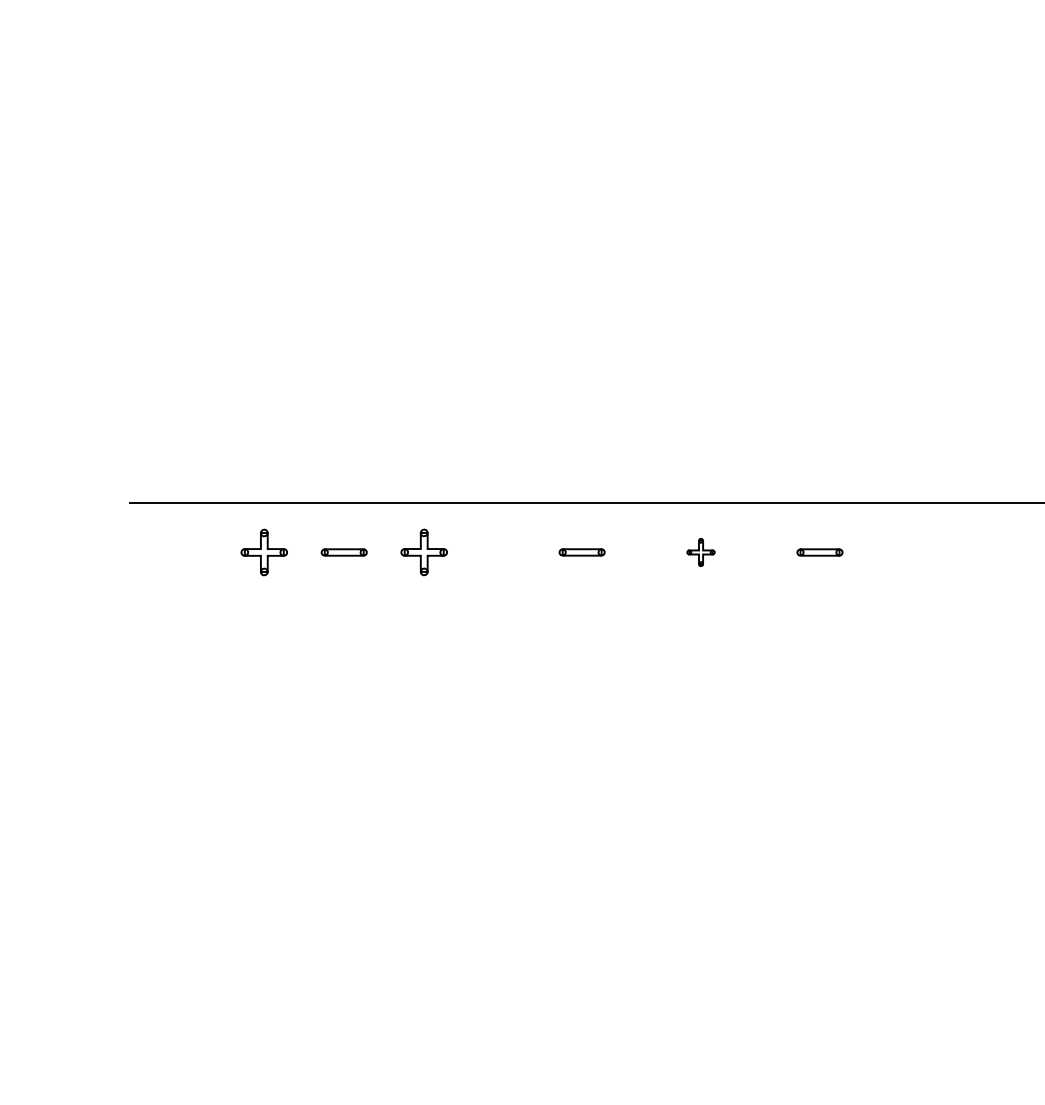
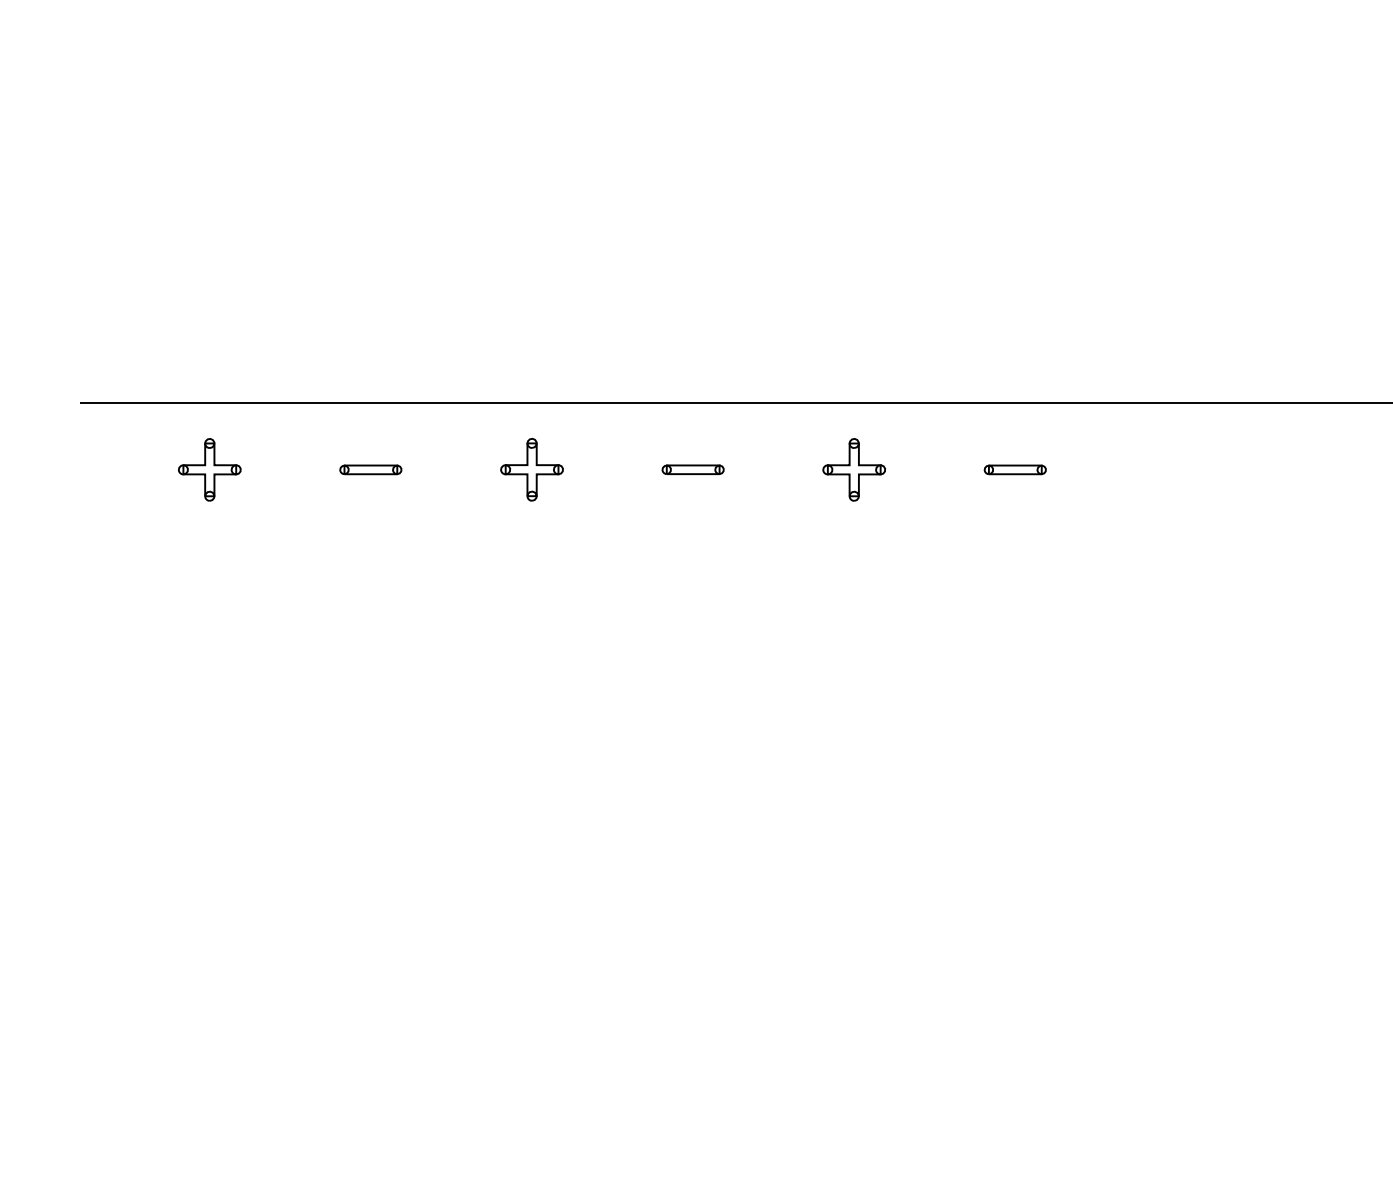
part: (263, 552) -> (208, 469), moved
part: (423, 552) -> (531, 469), moved
part: (700, 552) -> (853, 469), size x1.67

